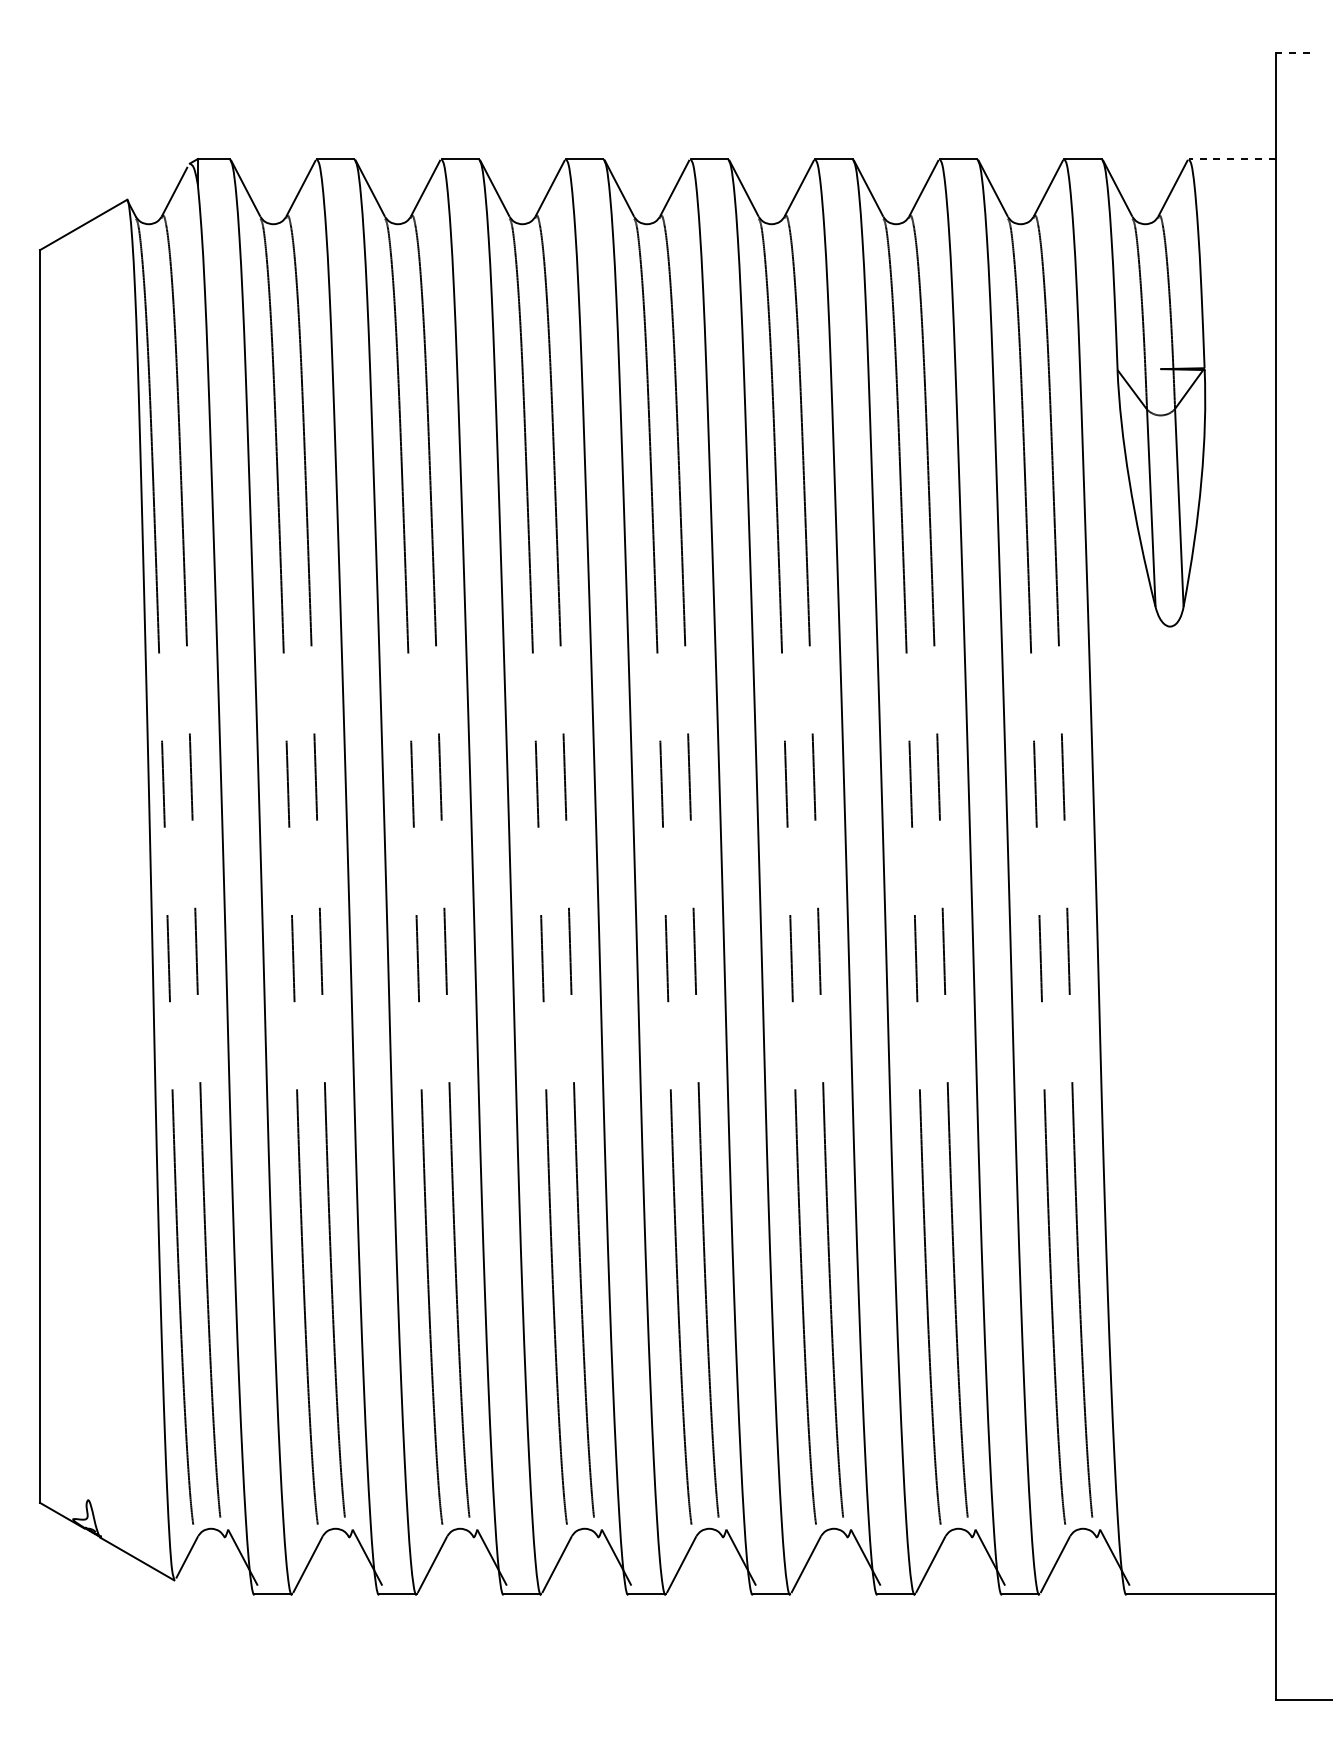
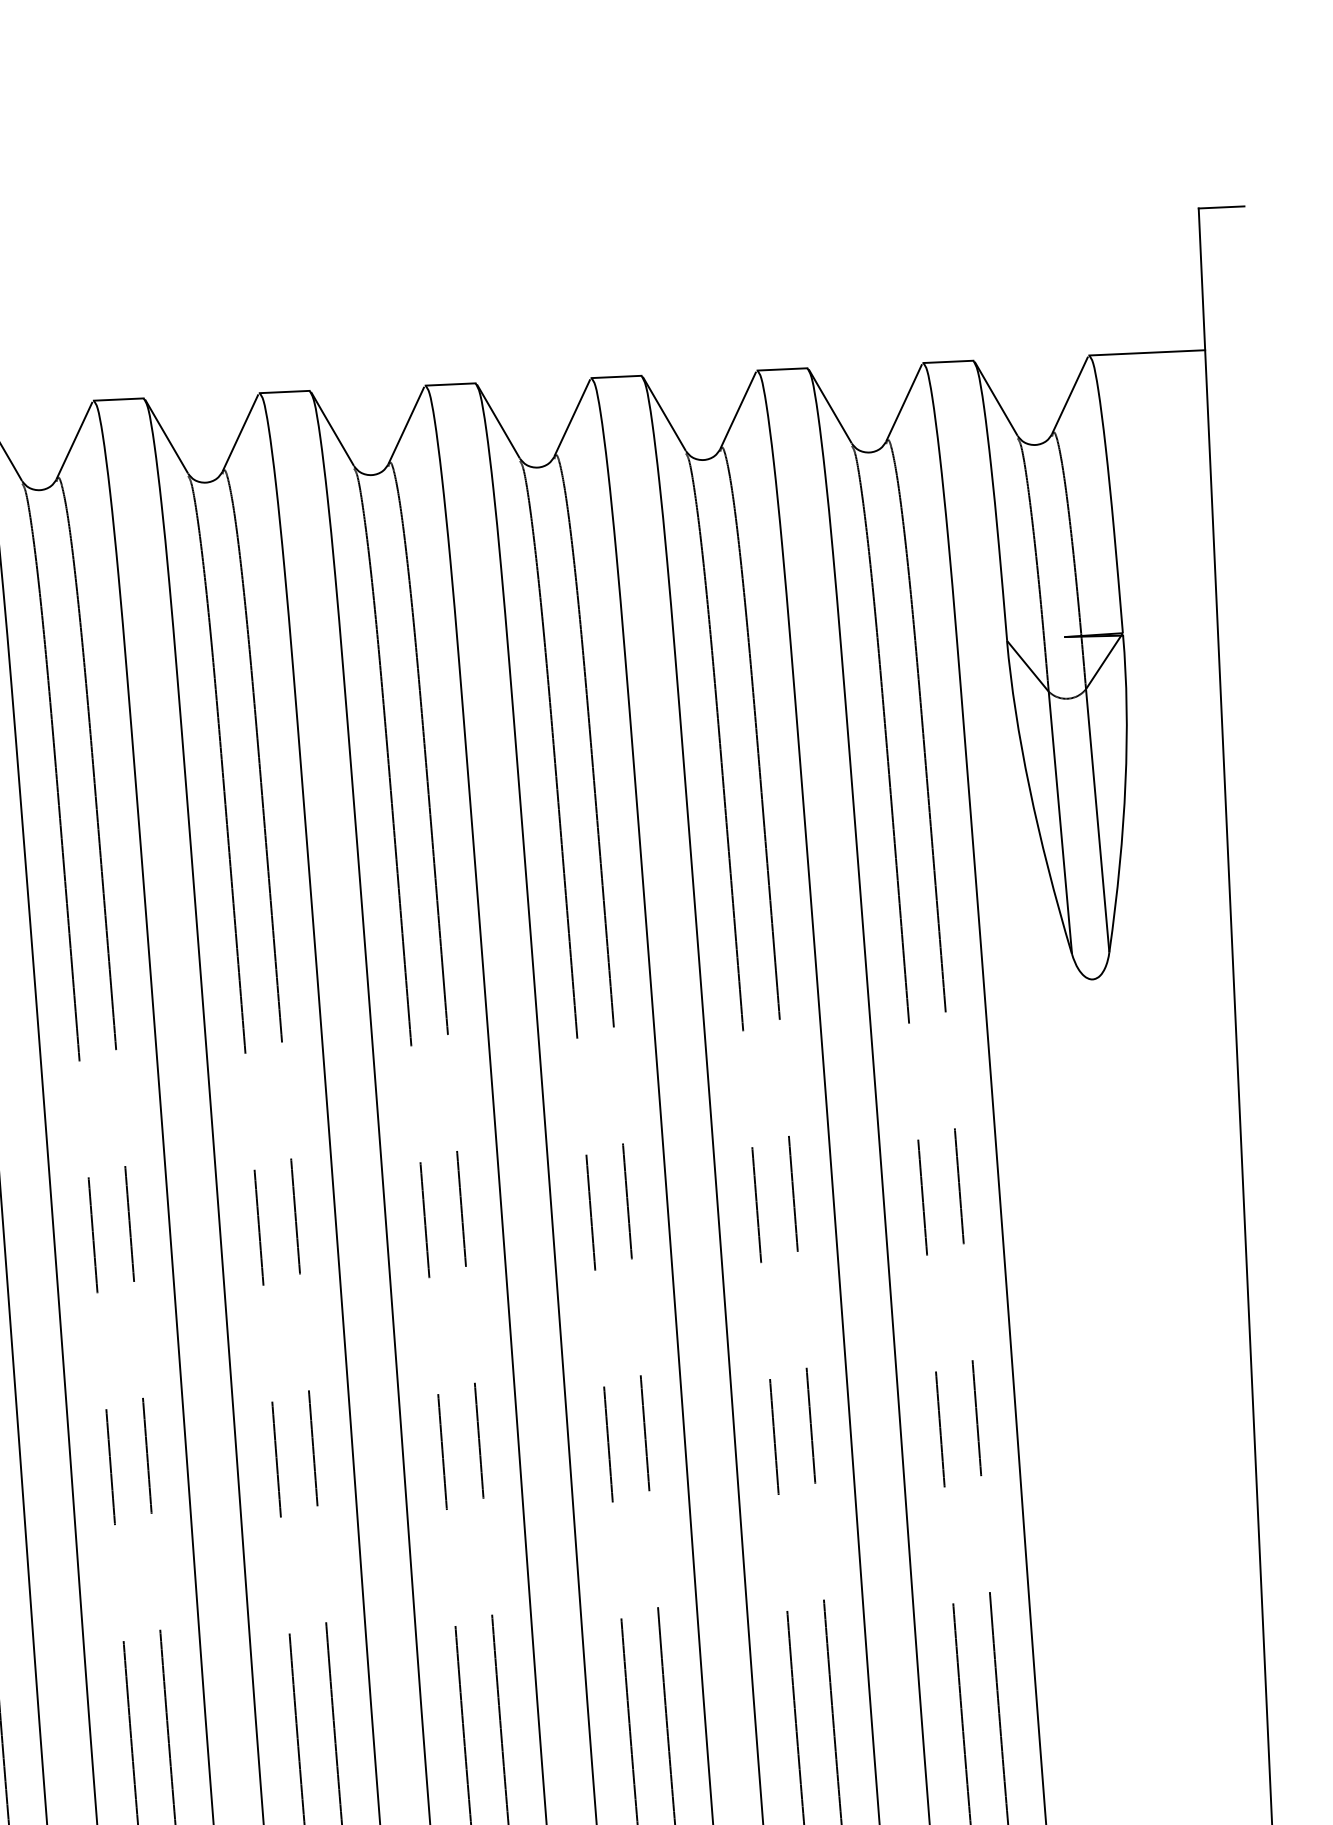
line: (1292, 52) -> (1220, 207), dashed -> solid
line: (1231, 159) -> (1146, 353), dashed -> solid

